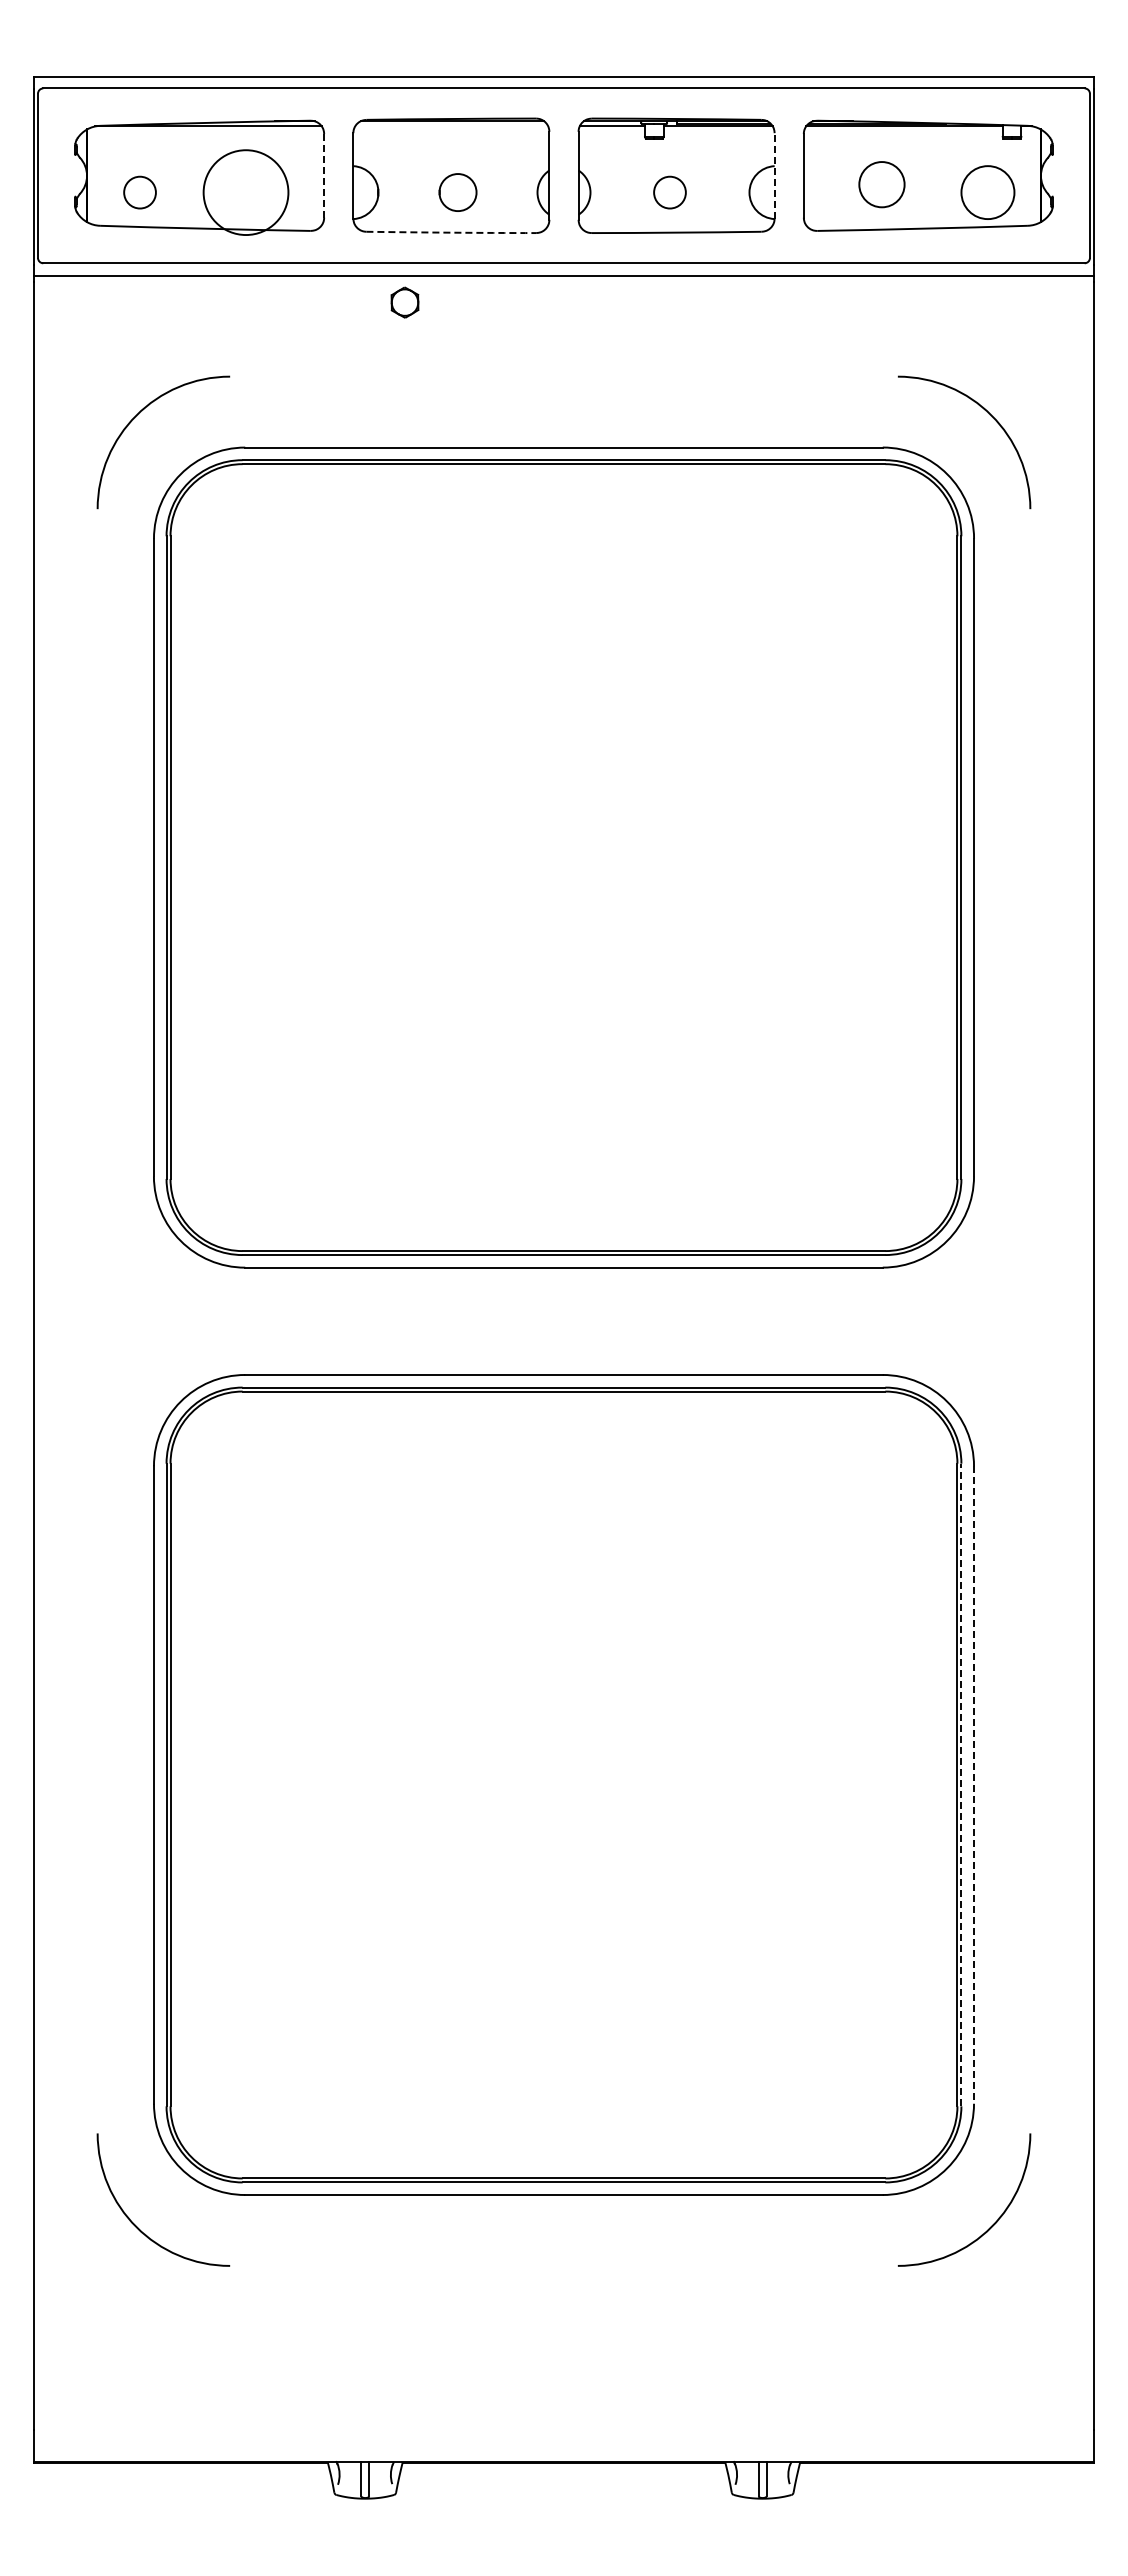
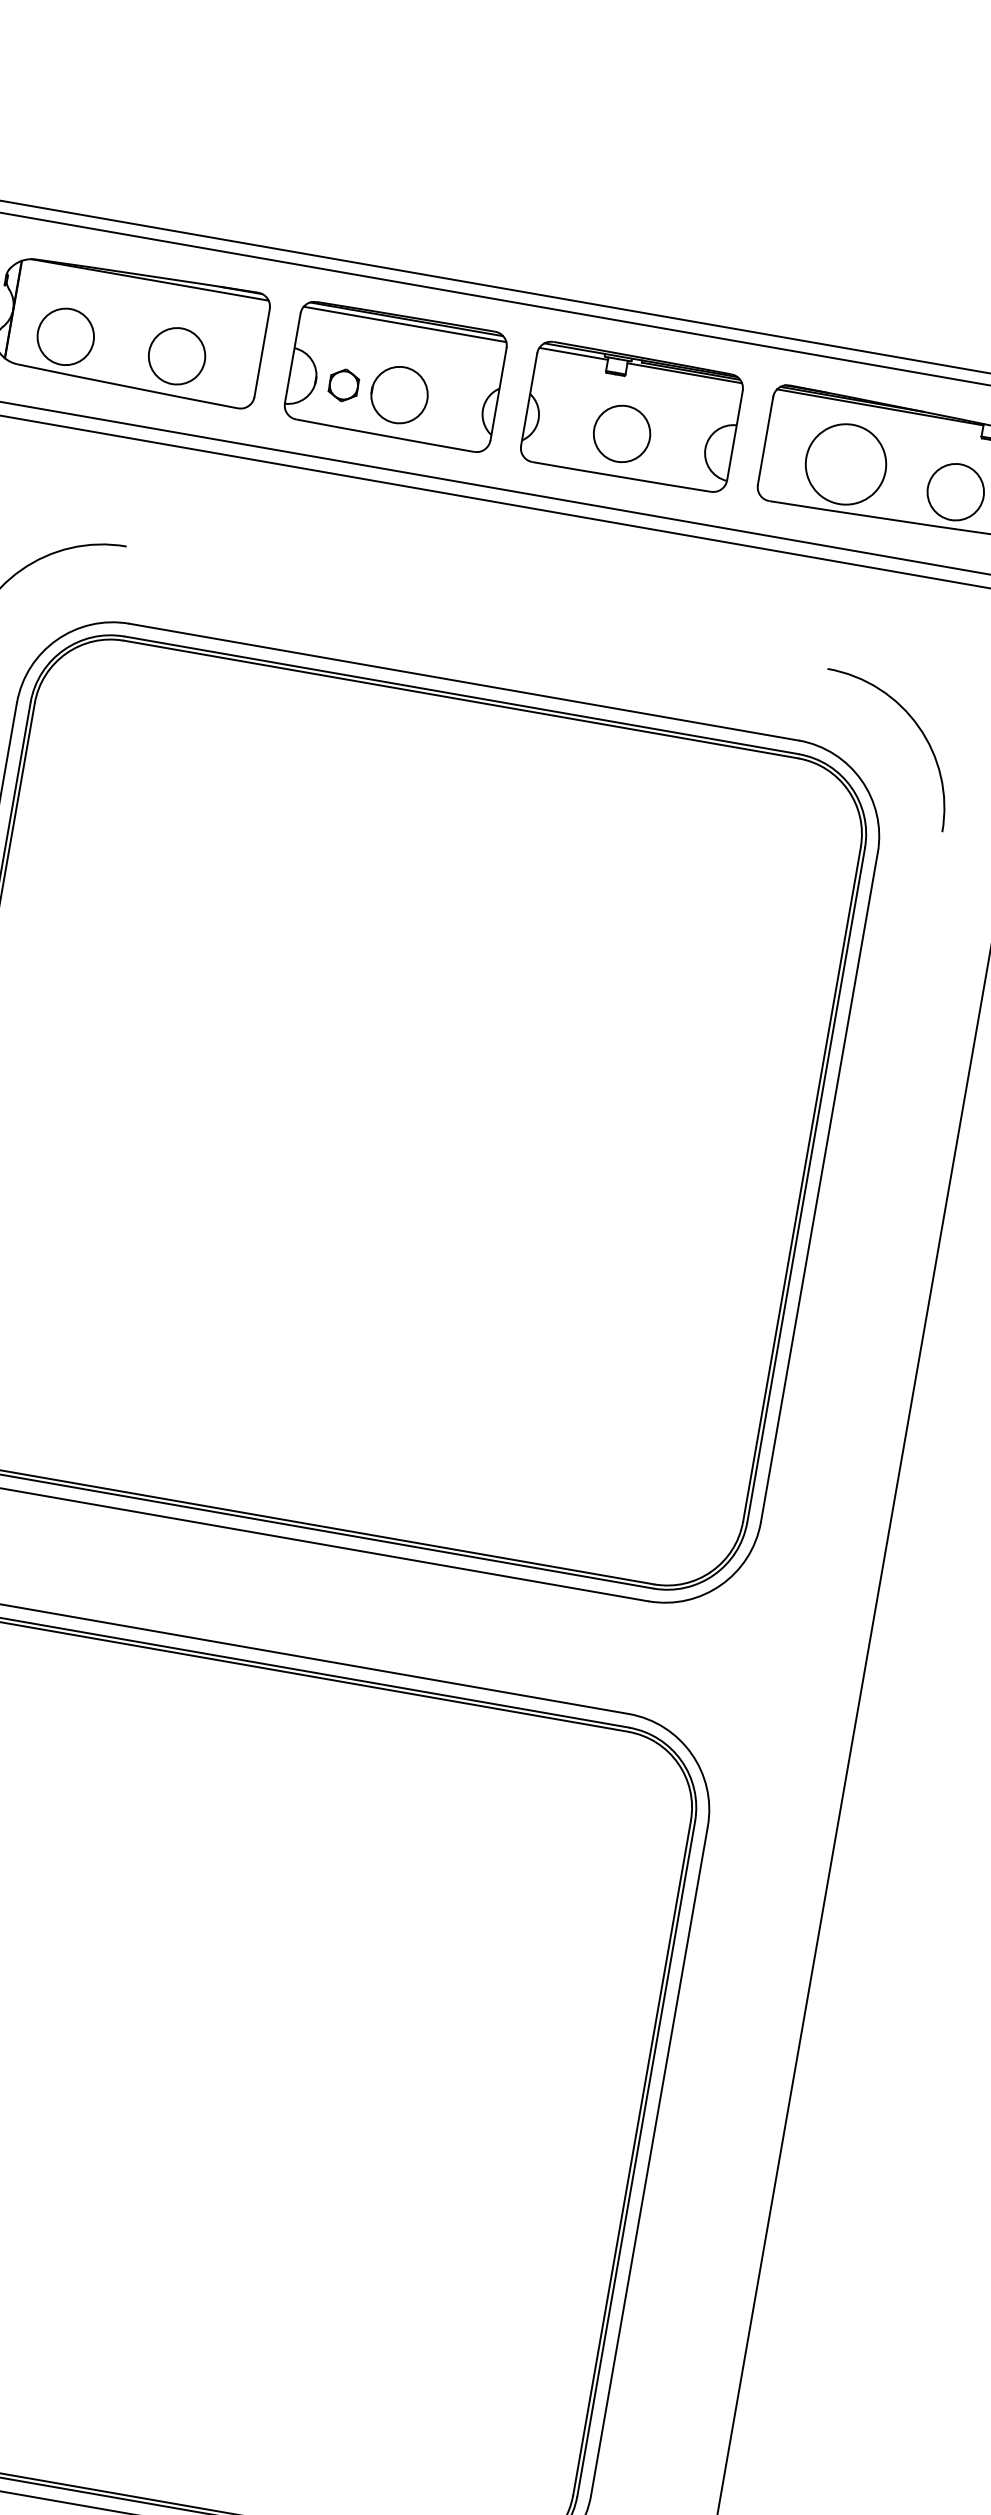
line: (451, 126) -> (404, 324), added
line: (324, 175) -> (262, 352), dashed -> solid
line: (774, 175) -> (734, 435), dashed -> solid
circle: (881, 184) -> (845, 464), size x1.67
circle: (139, 192) -> (65, 336), size x1.67
circle: (245, 192) -> (176, 356), size x0.62
part: (457, 192) -> (399, 394), size x1.43
circle: (669, 192) -> (621, 433), size x1.67
arc: (451, 232) -> (385, 435), dashed -> solid
part: (404, 302) -> (343, 385), moved
line: (961, 1784) -> (636, 2158), dashed -> solid
line: (974, 1784) -> (650, 2160), dashed -> solid

